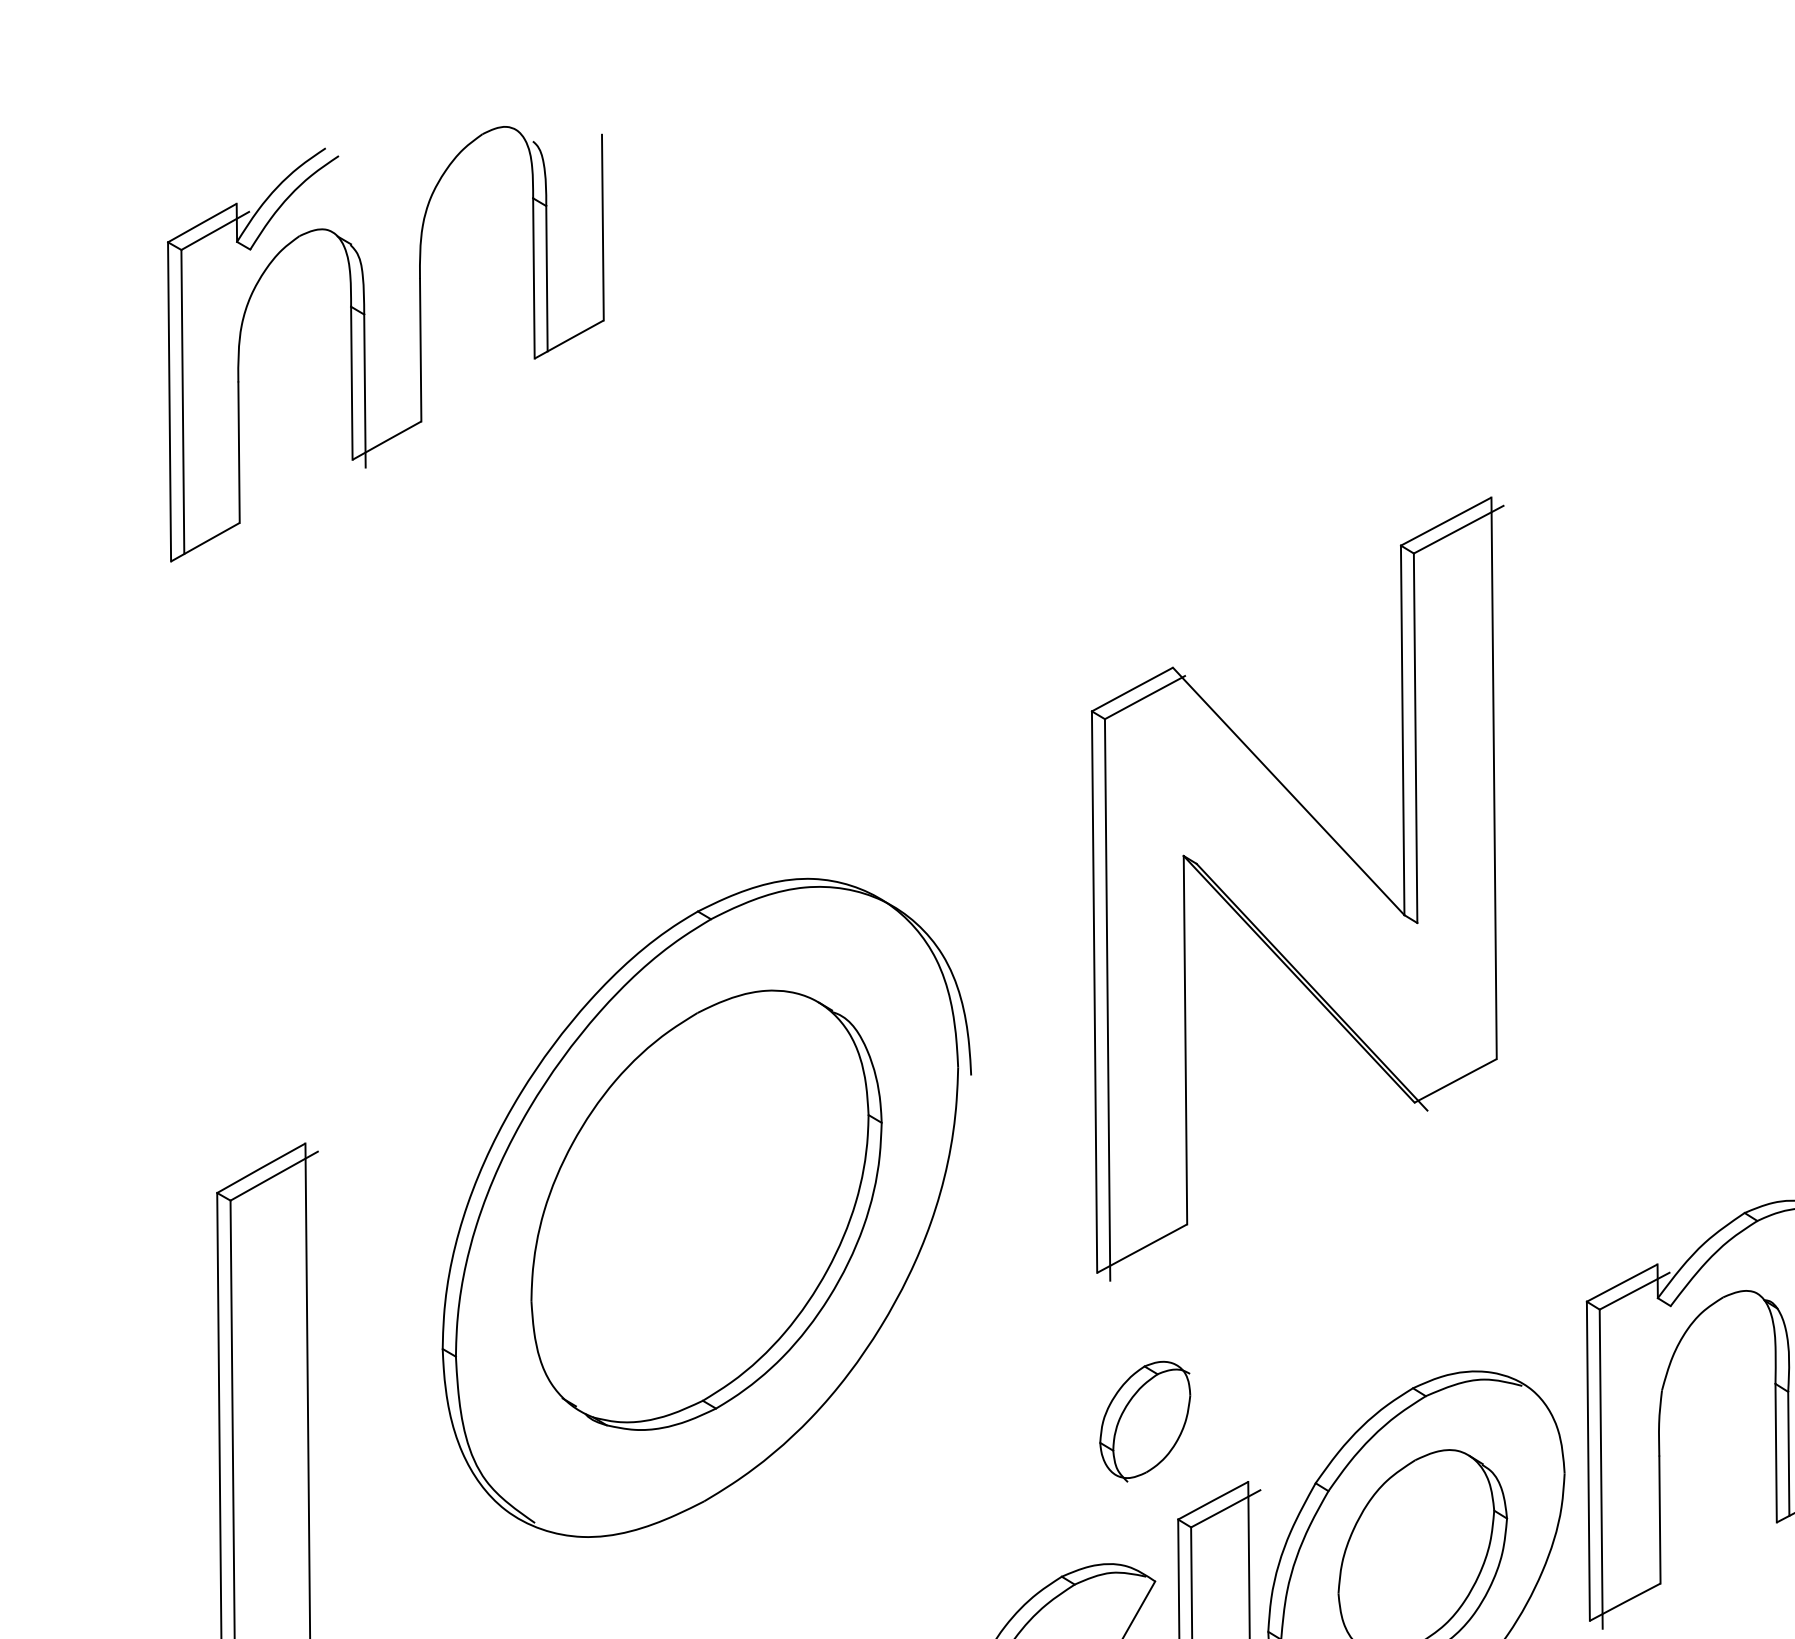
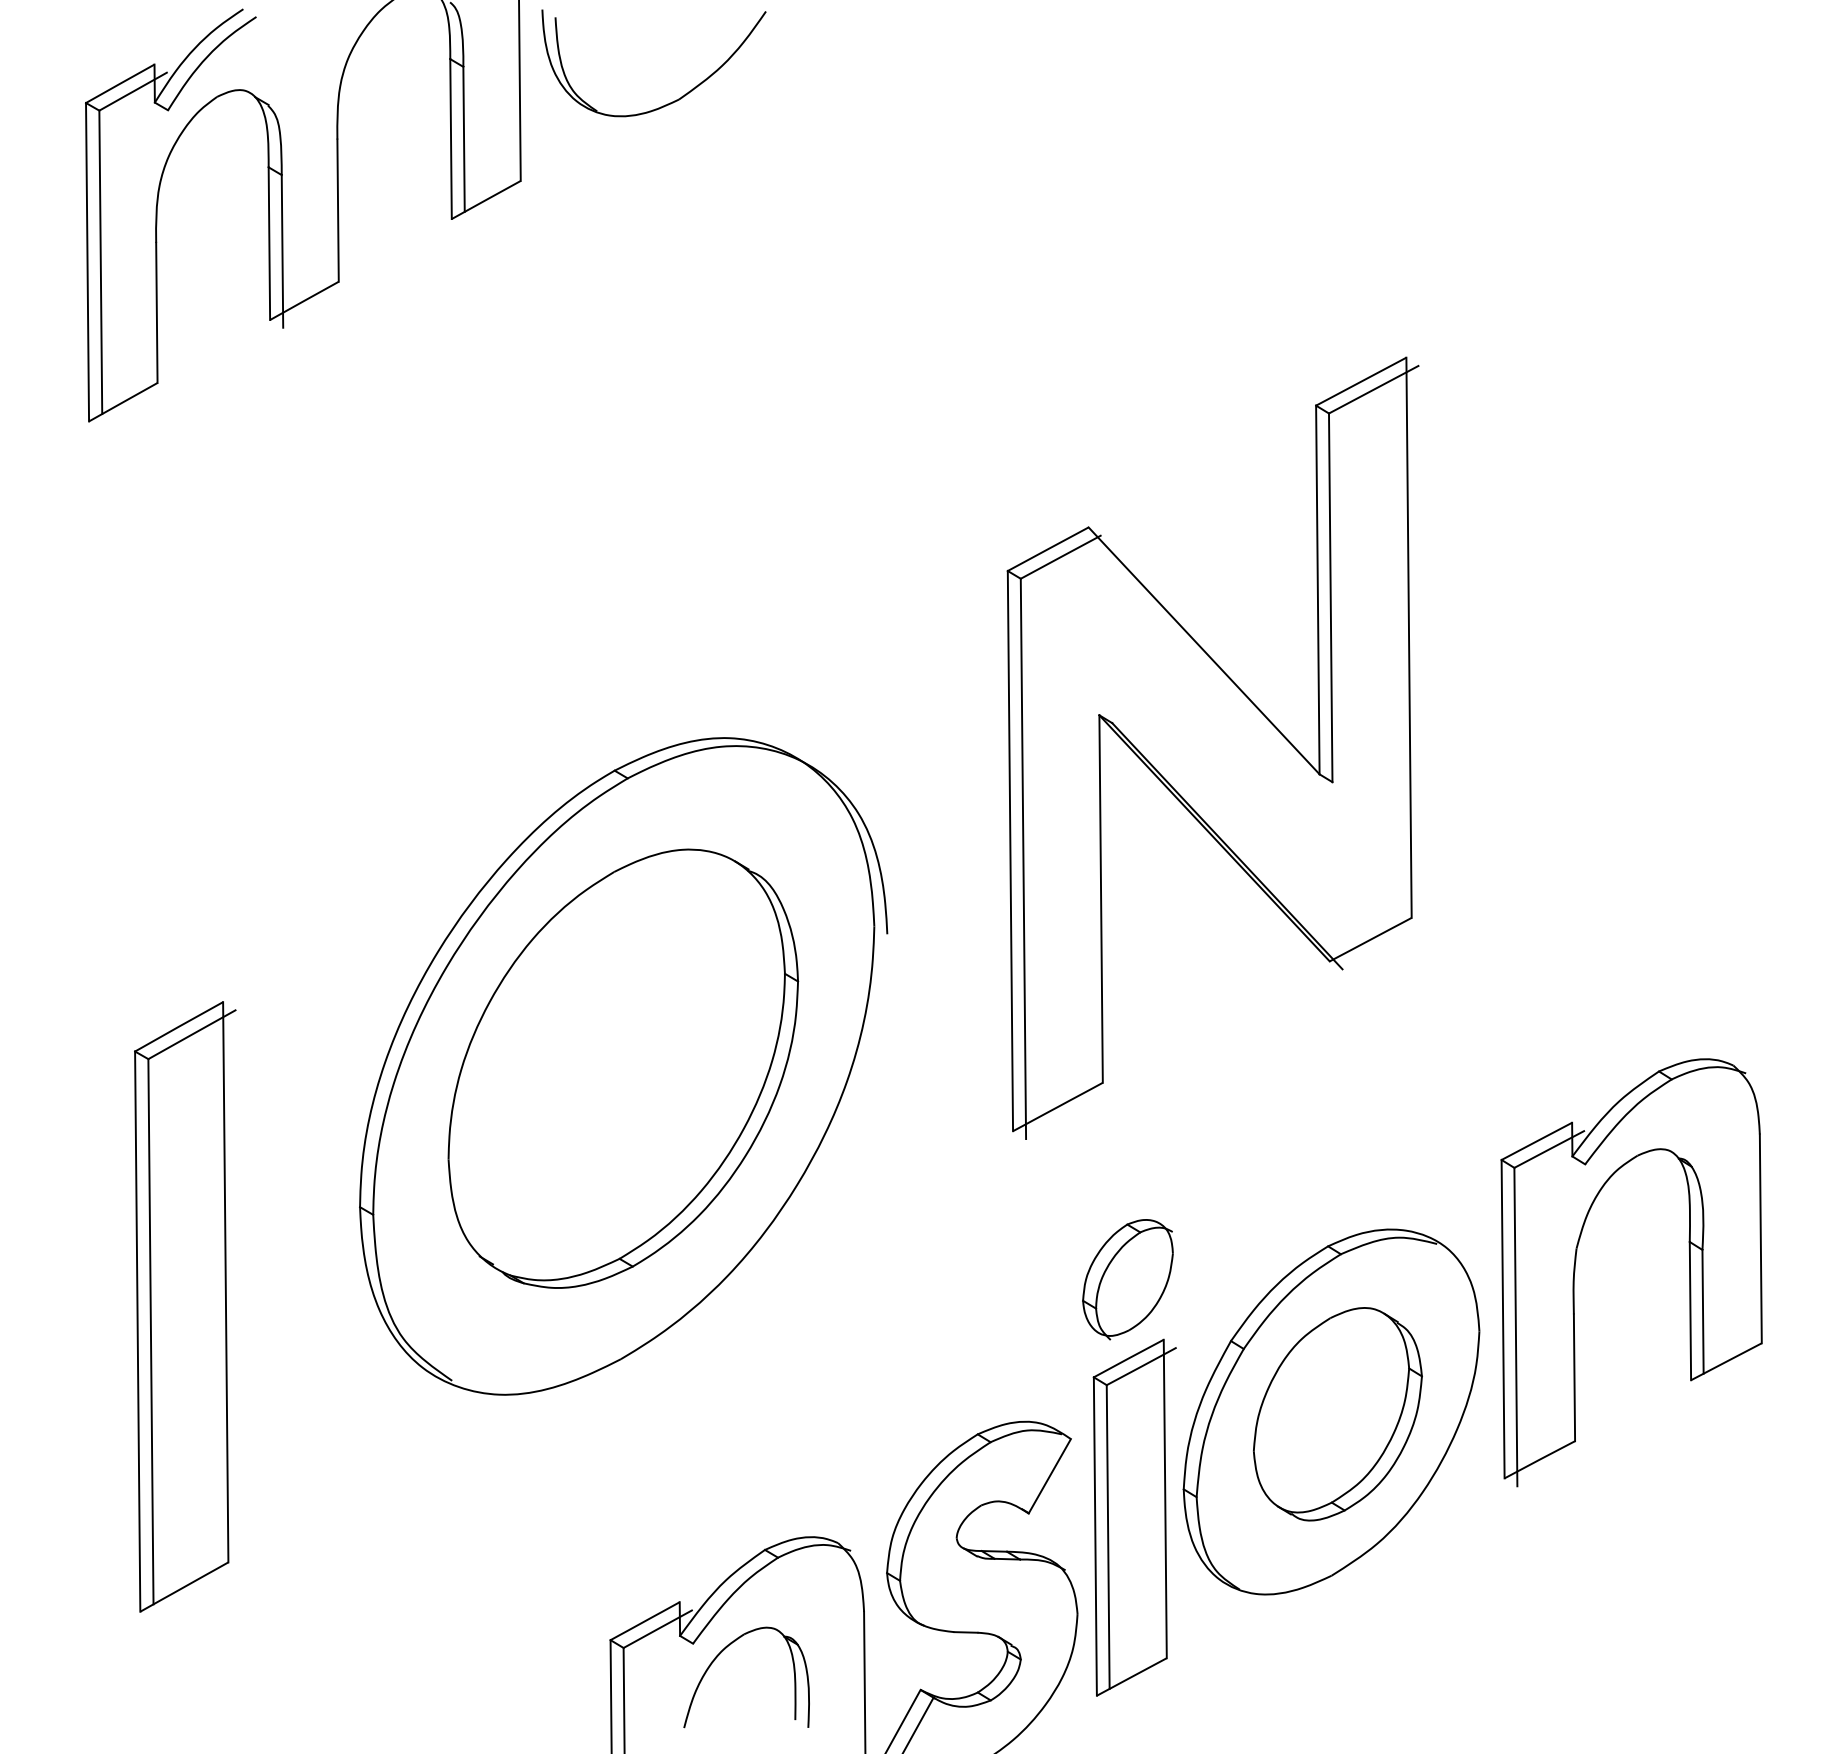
part: (750, 242) -> (667, 103), added
part: (1144, 1421) -> (1127, 1279), moved

